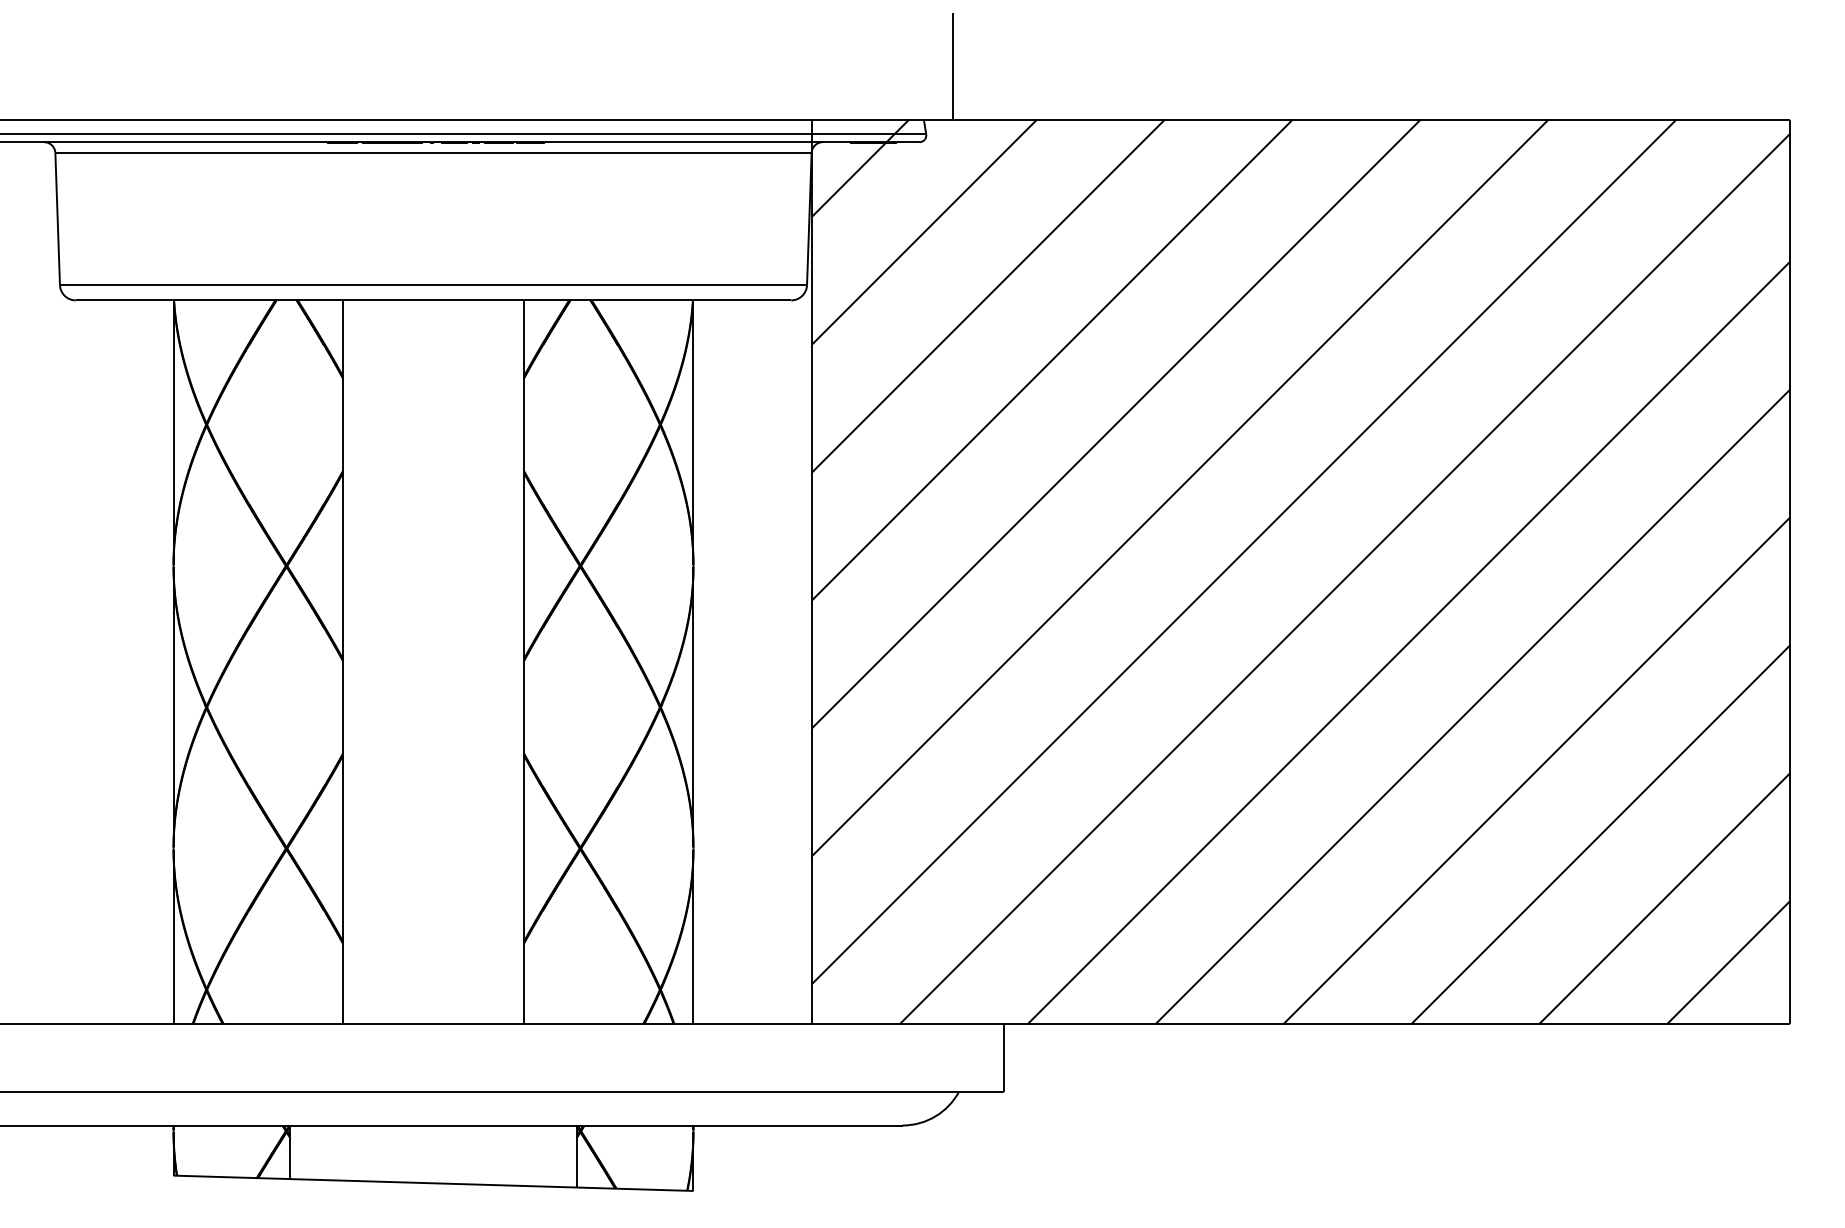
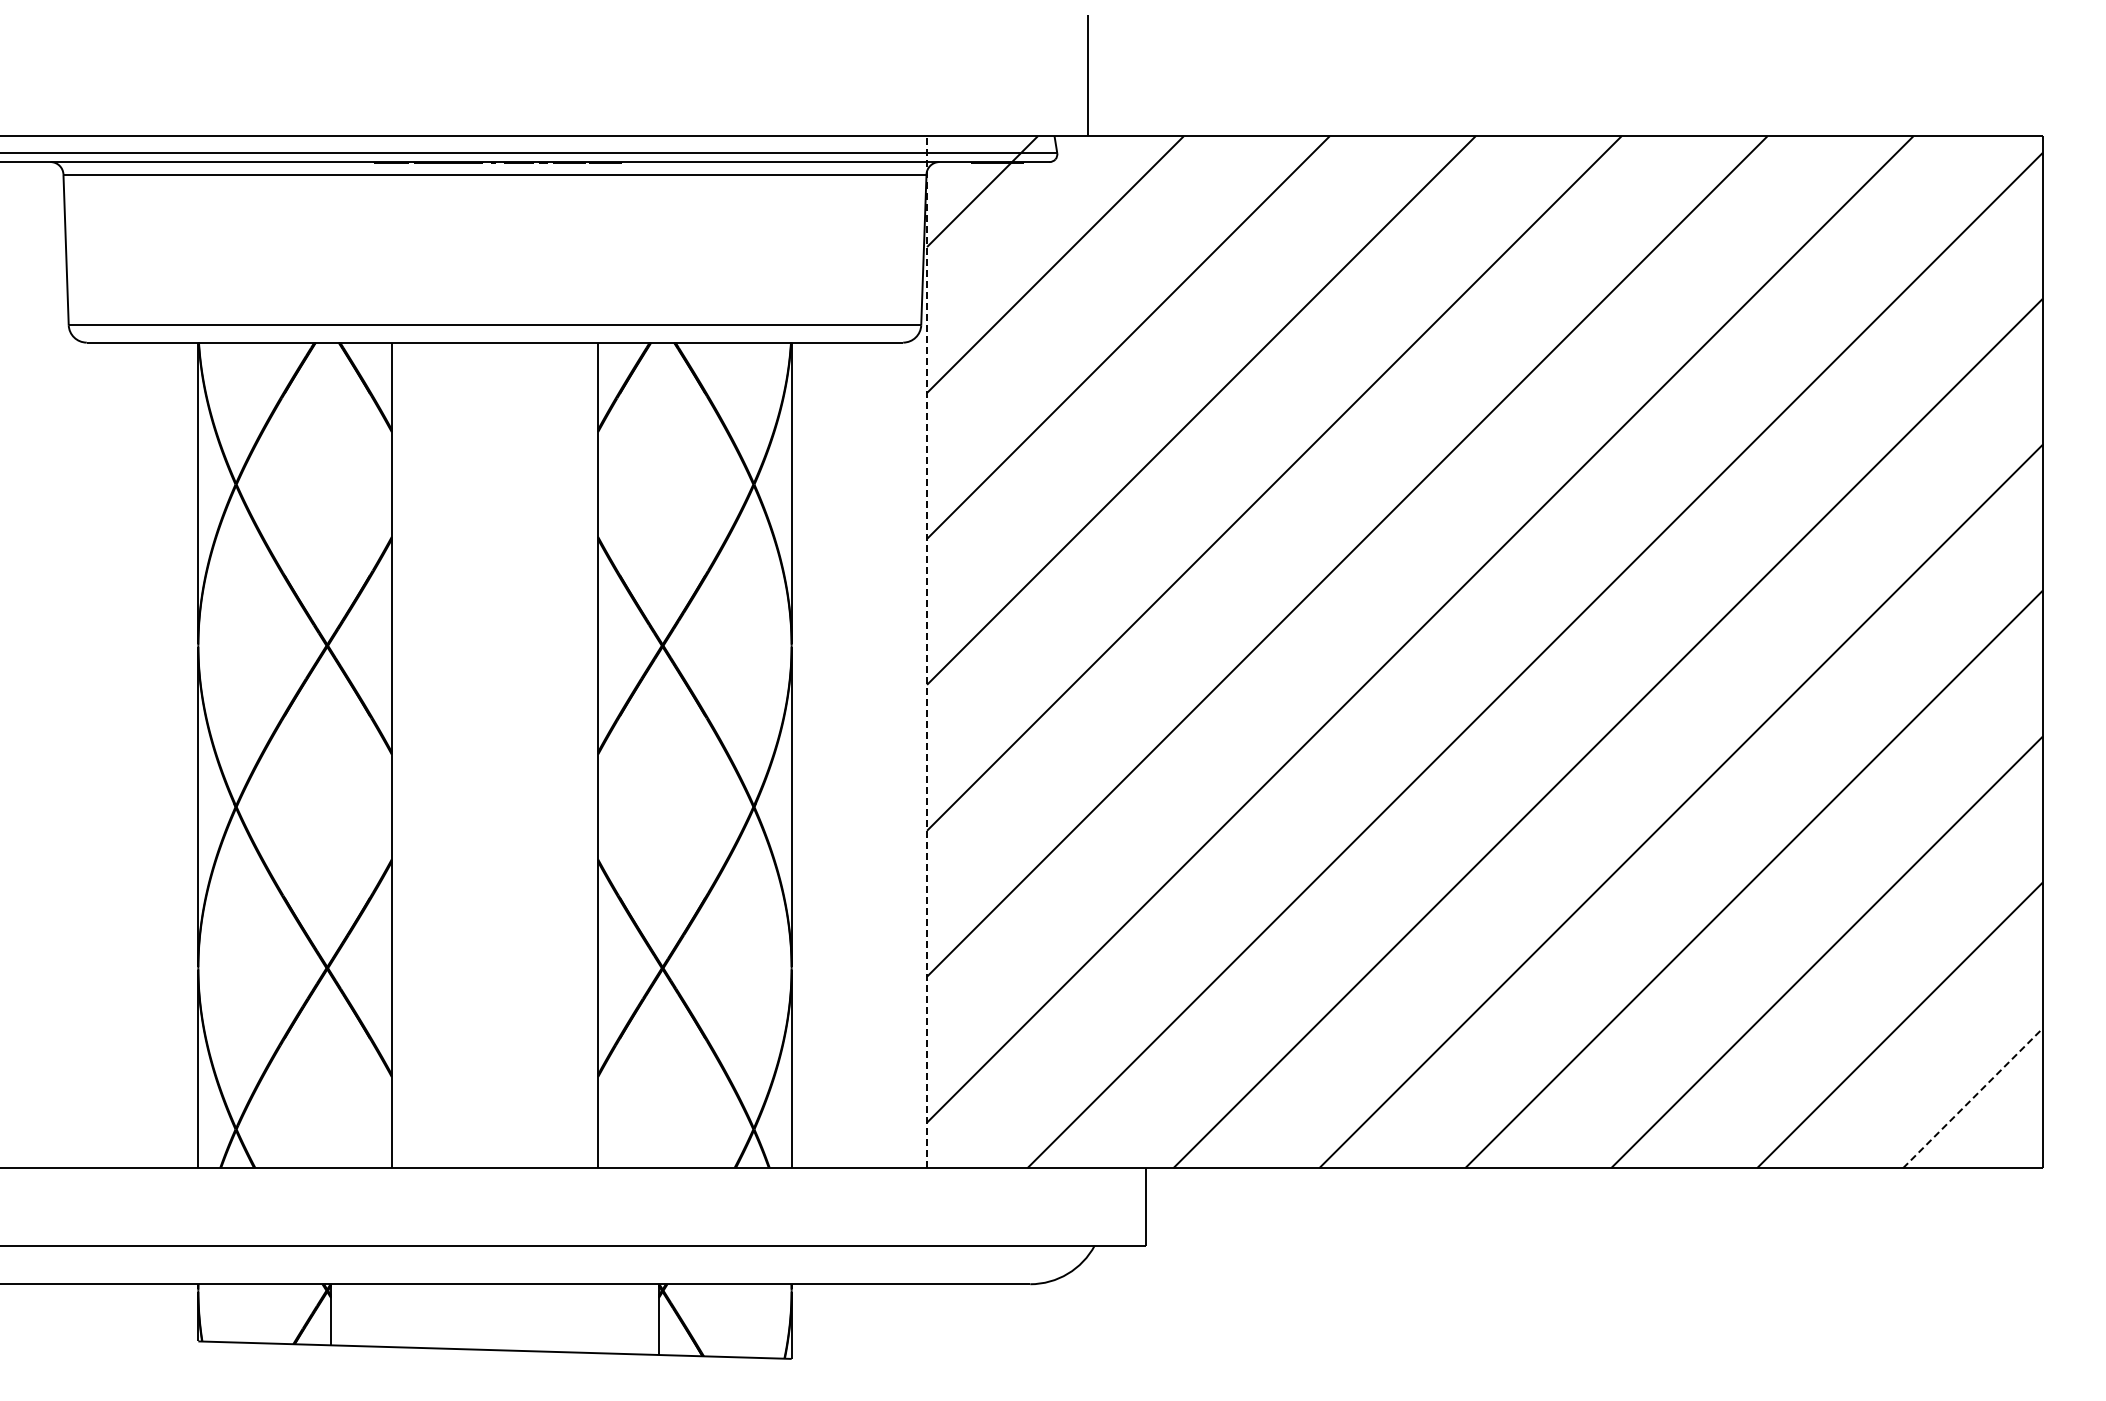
line: (812, 571) -> (927, 652), solid -> dashed
line: (1728, 962) -> (1972, 1098), solid -> dashed

